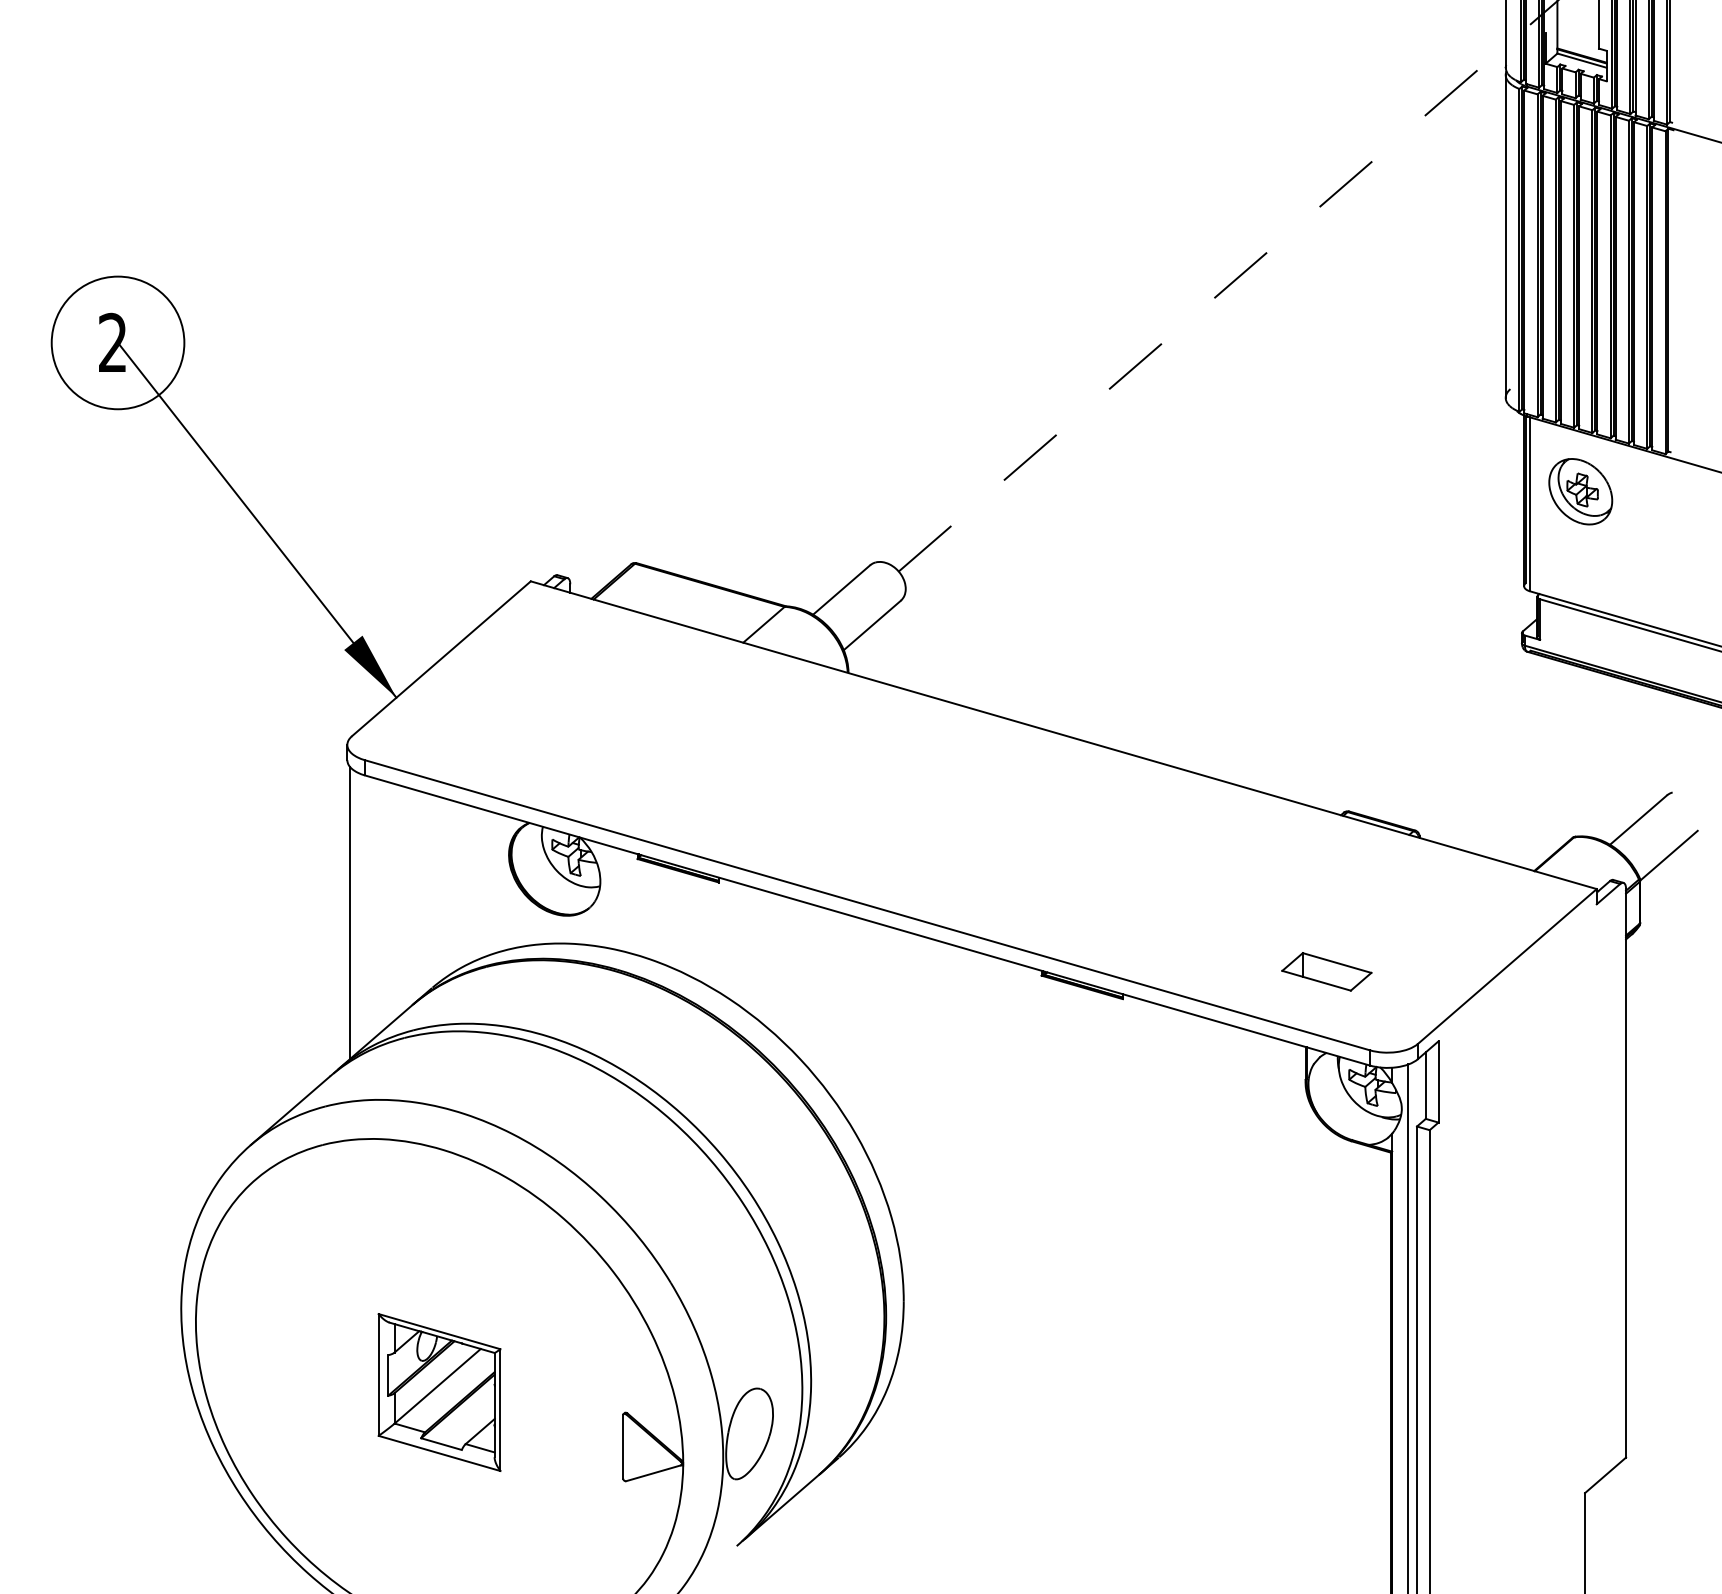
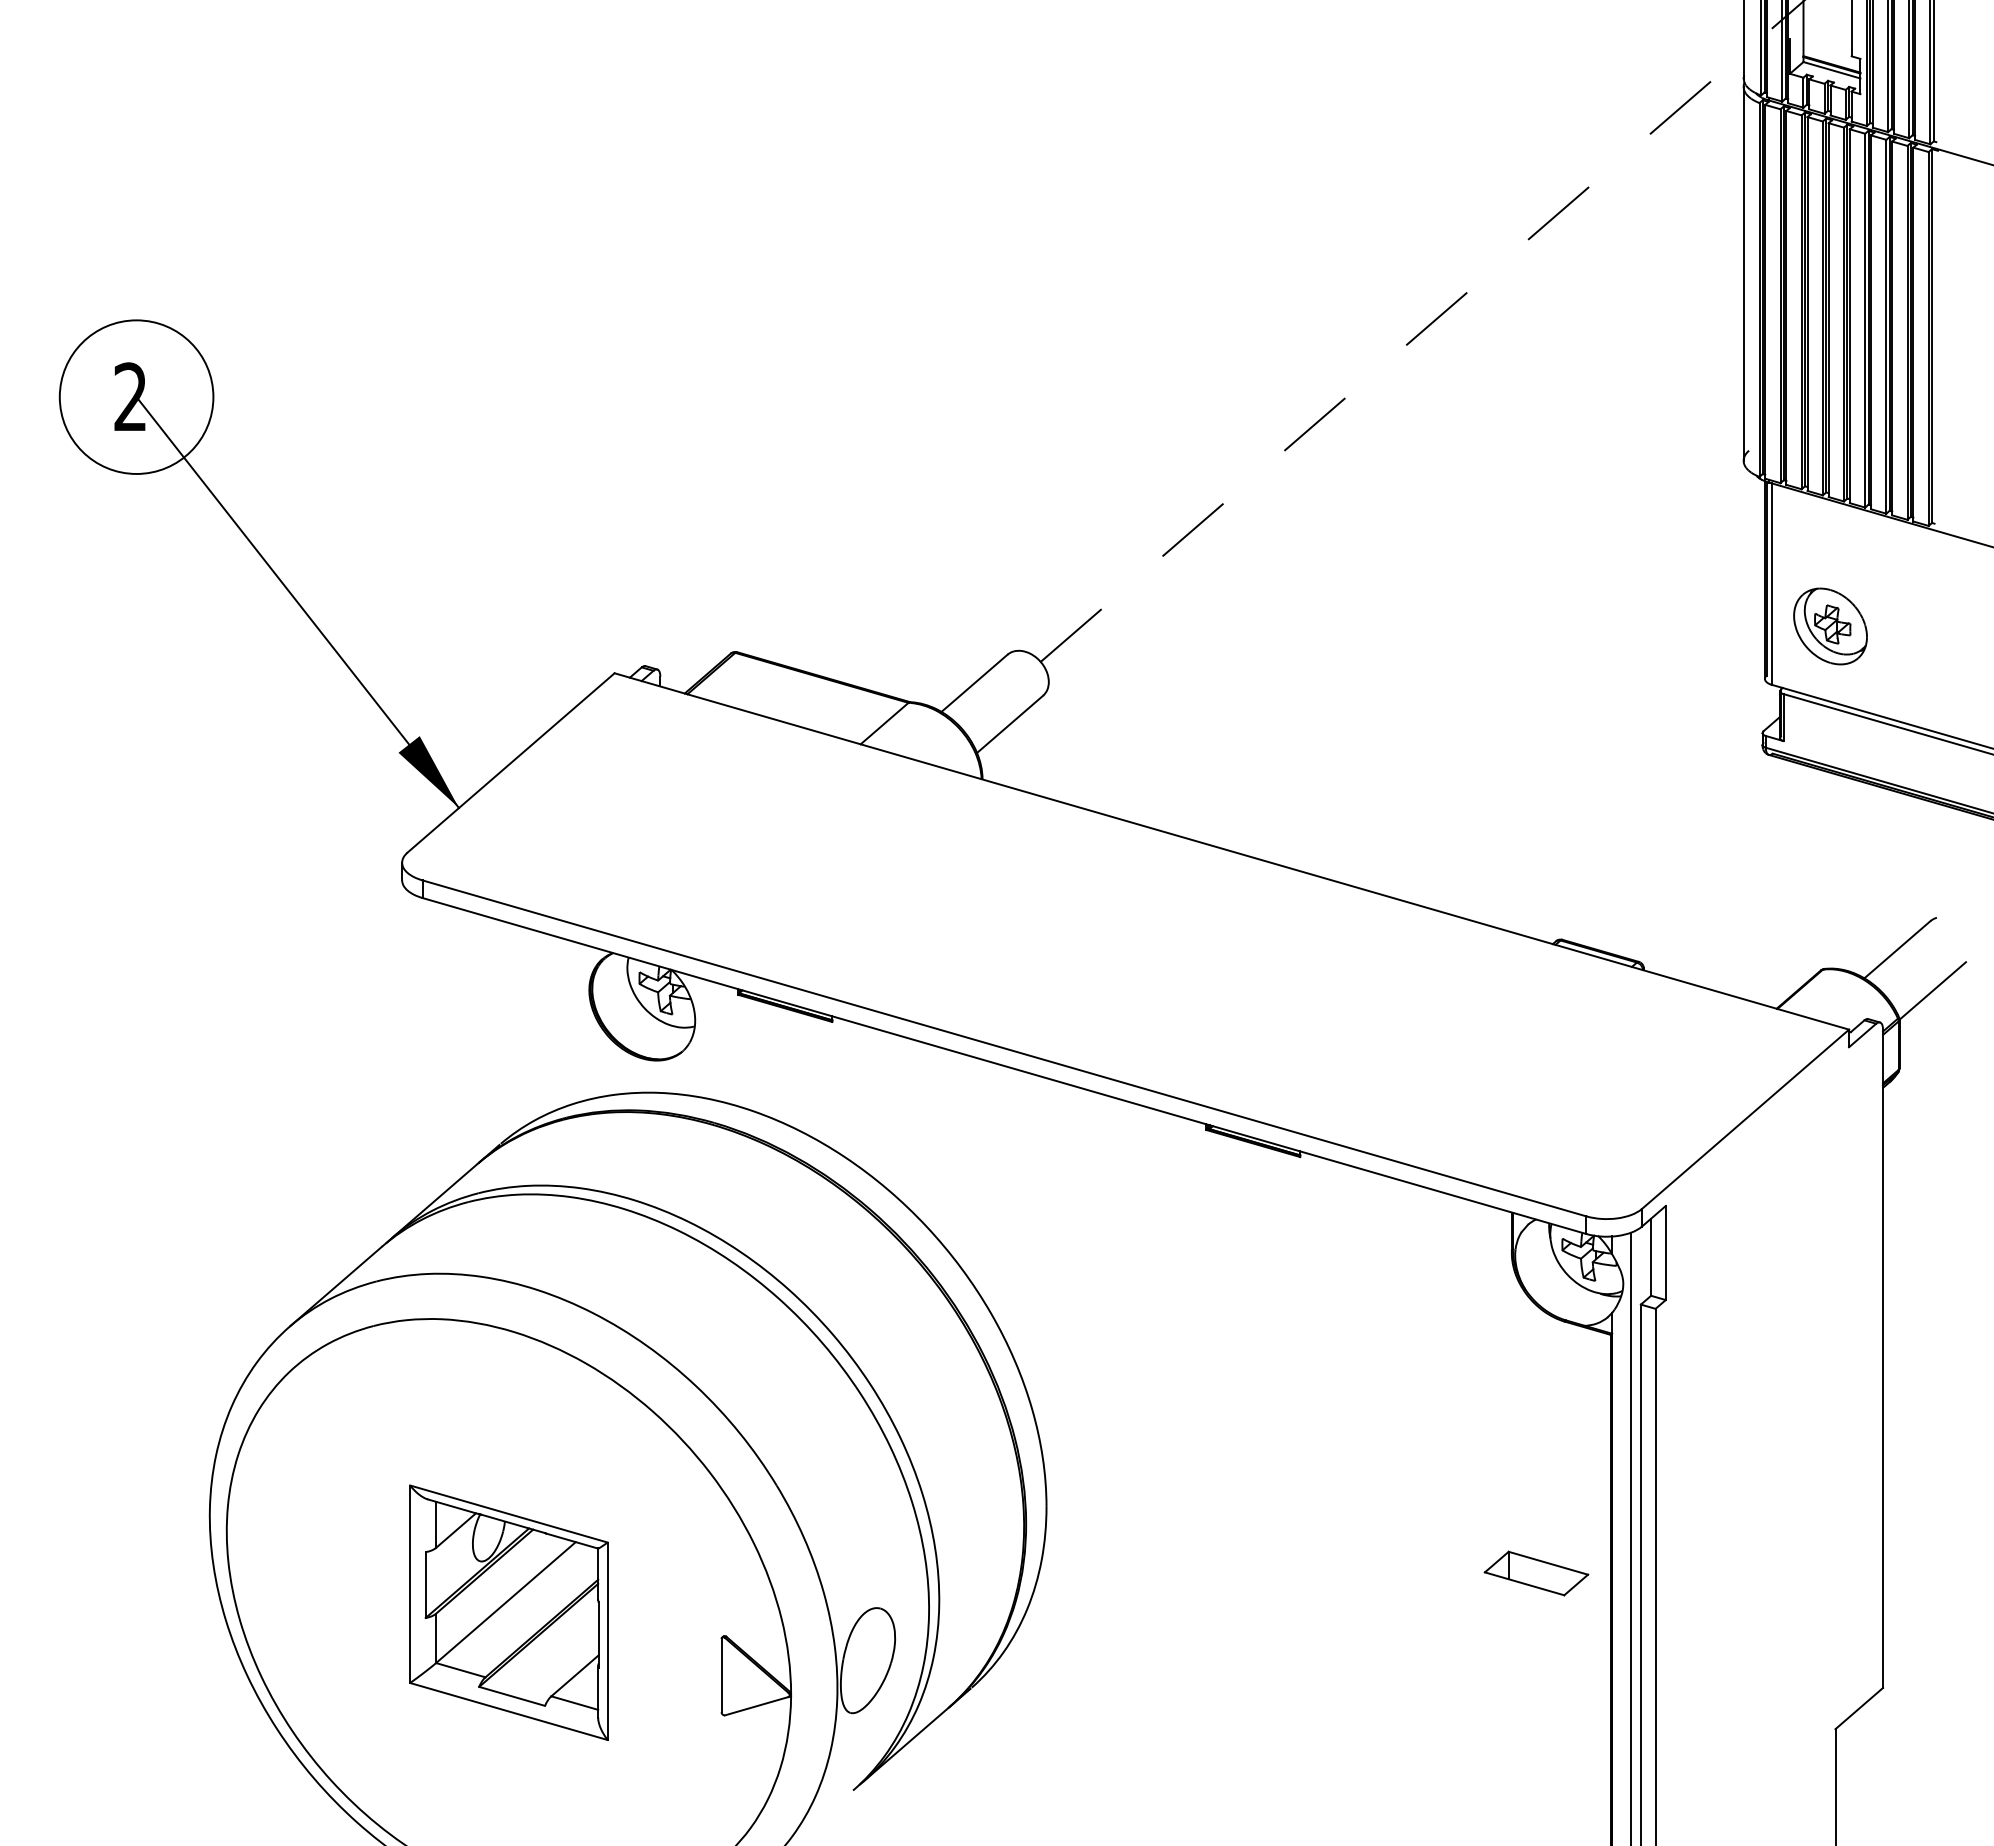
part: (1580, 491) -> (1830, 626), moved
line: (350, 913) -> (405, 1057), removed
part: (1326, 971) -> (1536, 1573), moved
part: (439, 1392) -> (508, 1612), size x1.4

